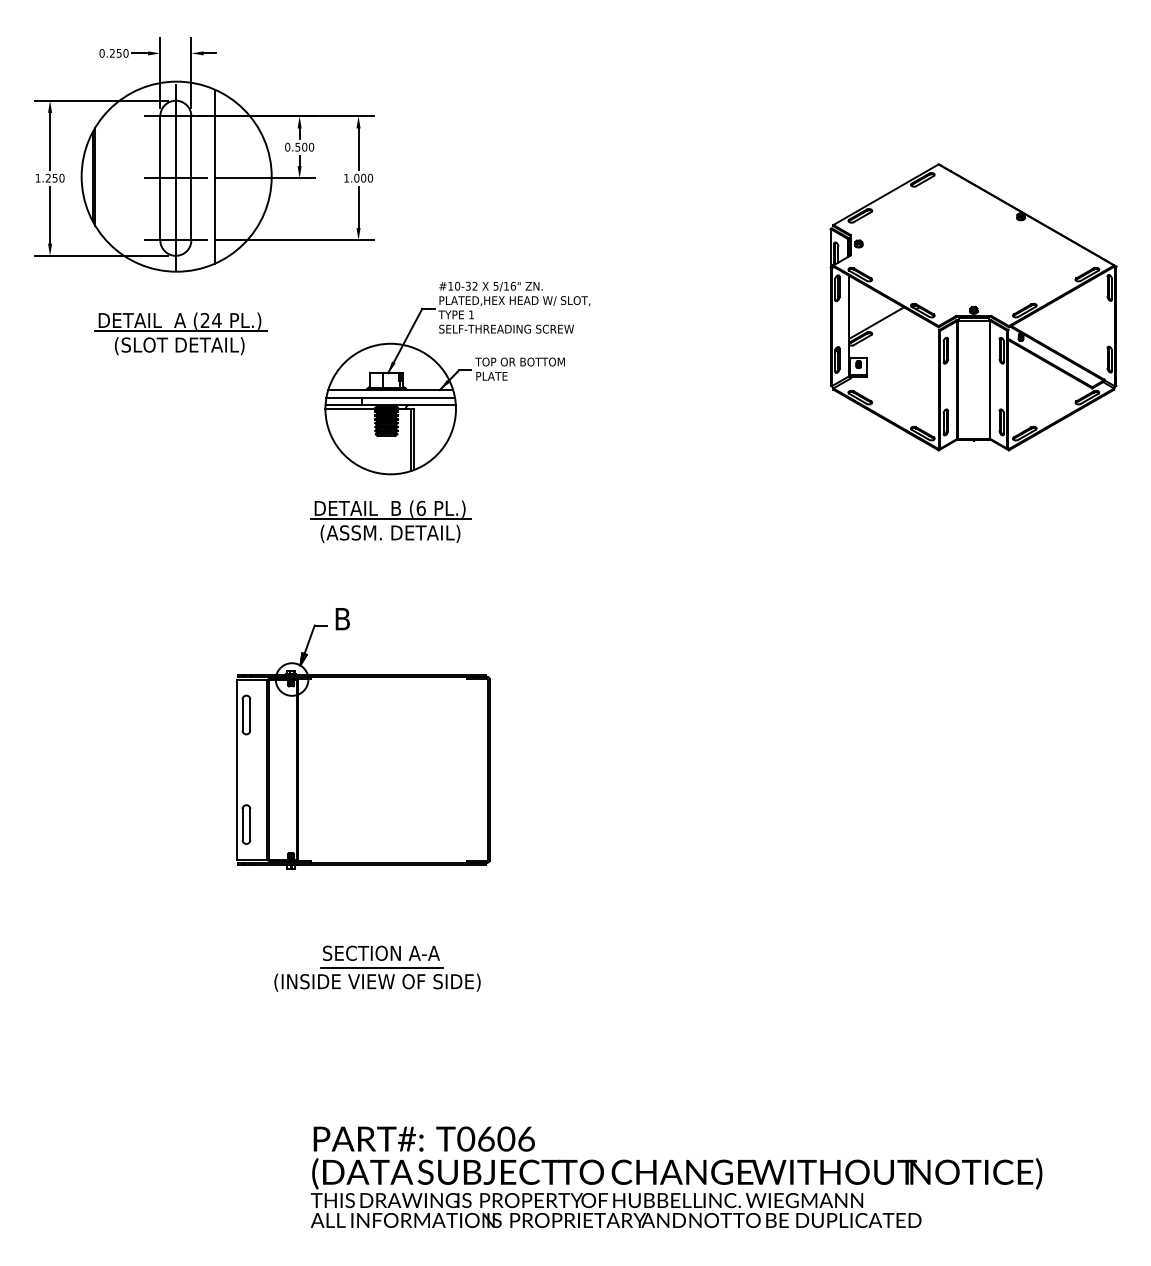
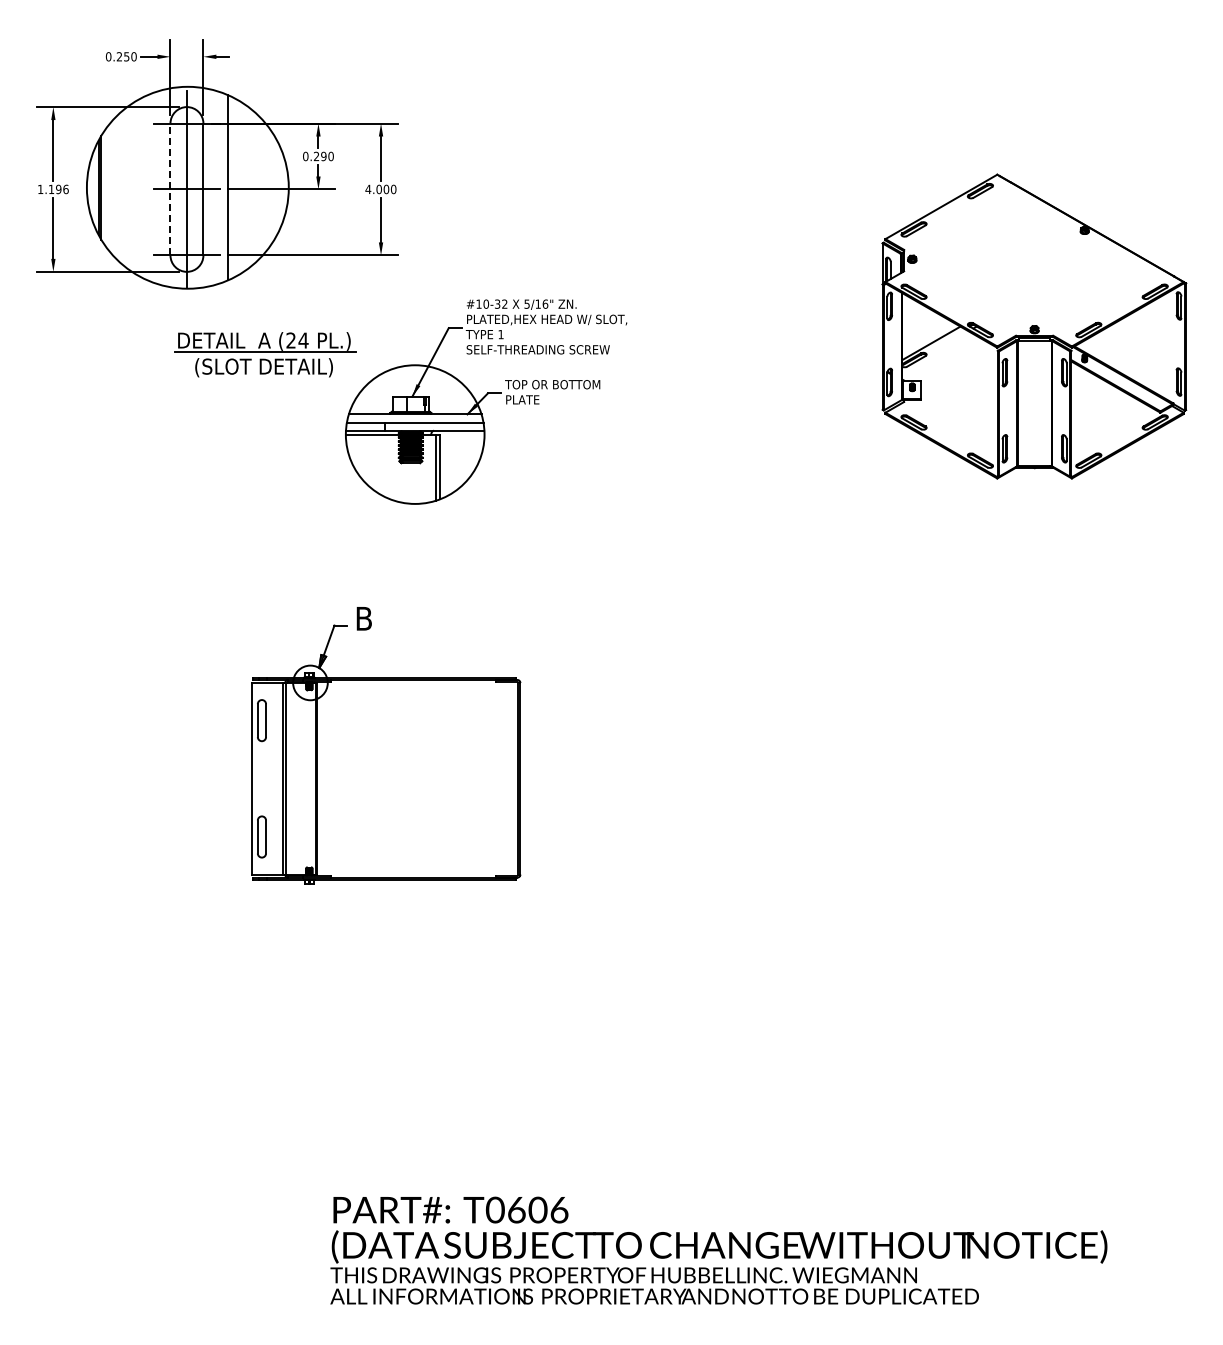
text: (301, 147) -> (320, 156), 0.500 -> 0.290
text: (54, 177) -> (58, 188), 1.250 -> 1.196
text: (346, 177) -> (368, 188), 1.000 -> 4.000
line: (160, 178) -> (170, 189), solid -> dashed
part: (181, 333) -> (265, 354), moved
part: (390, 520) -> (415, 553), removed
part: (363, 738) -> (386, 745), moved
part: (376, 968) -> (400, 1028), removed

